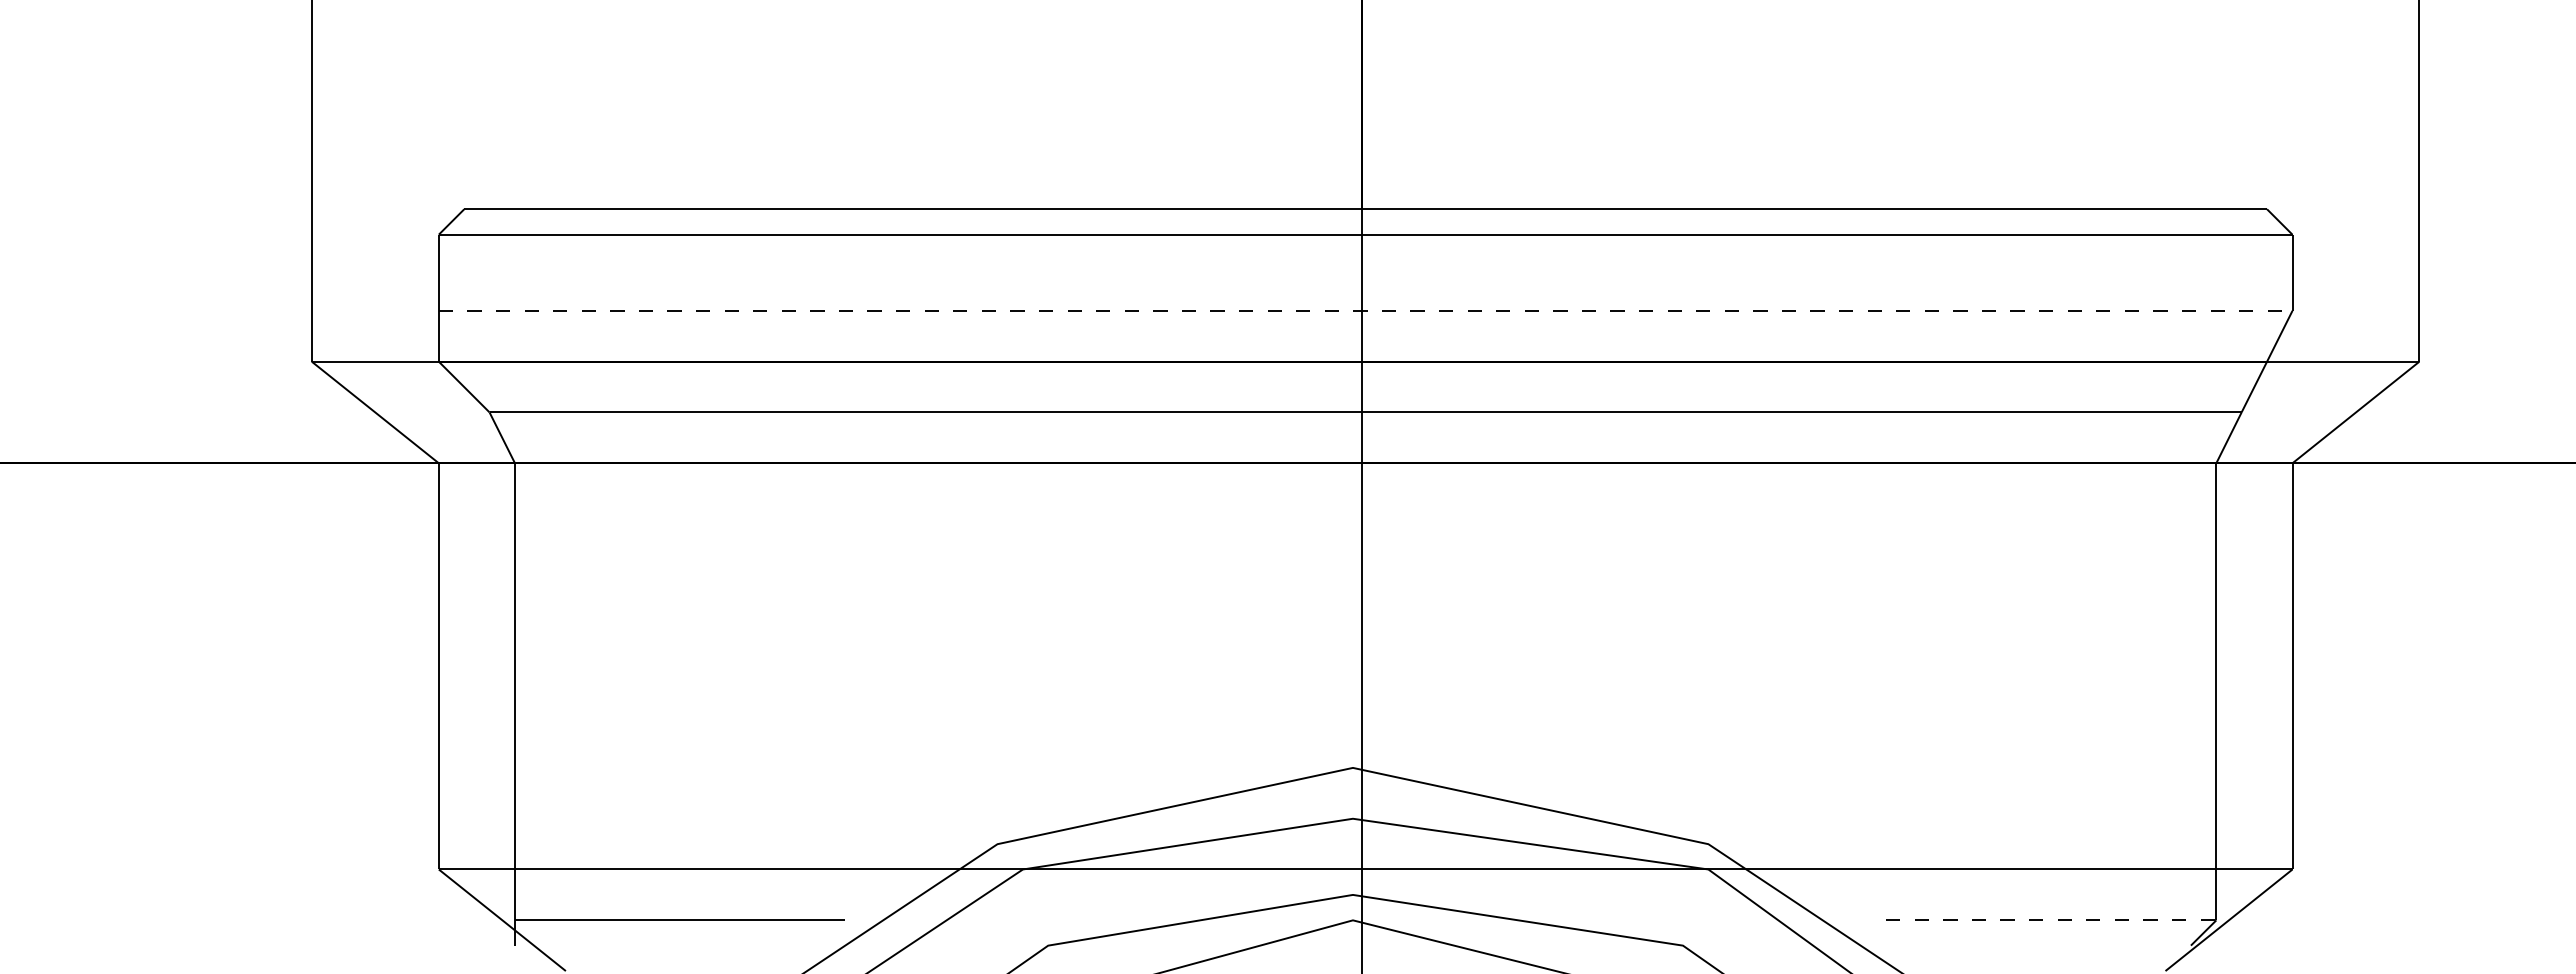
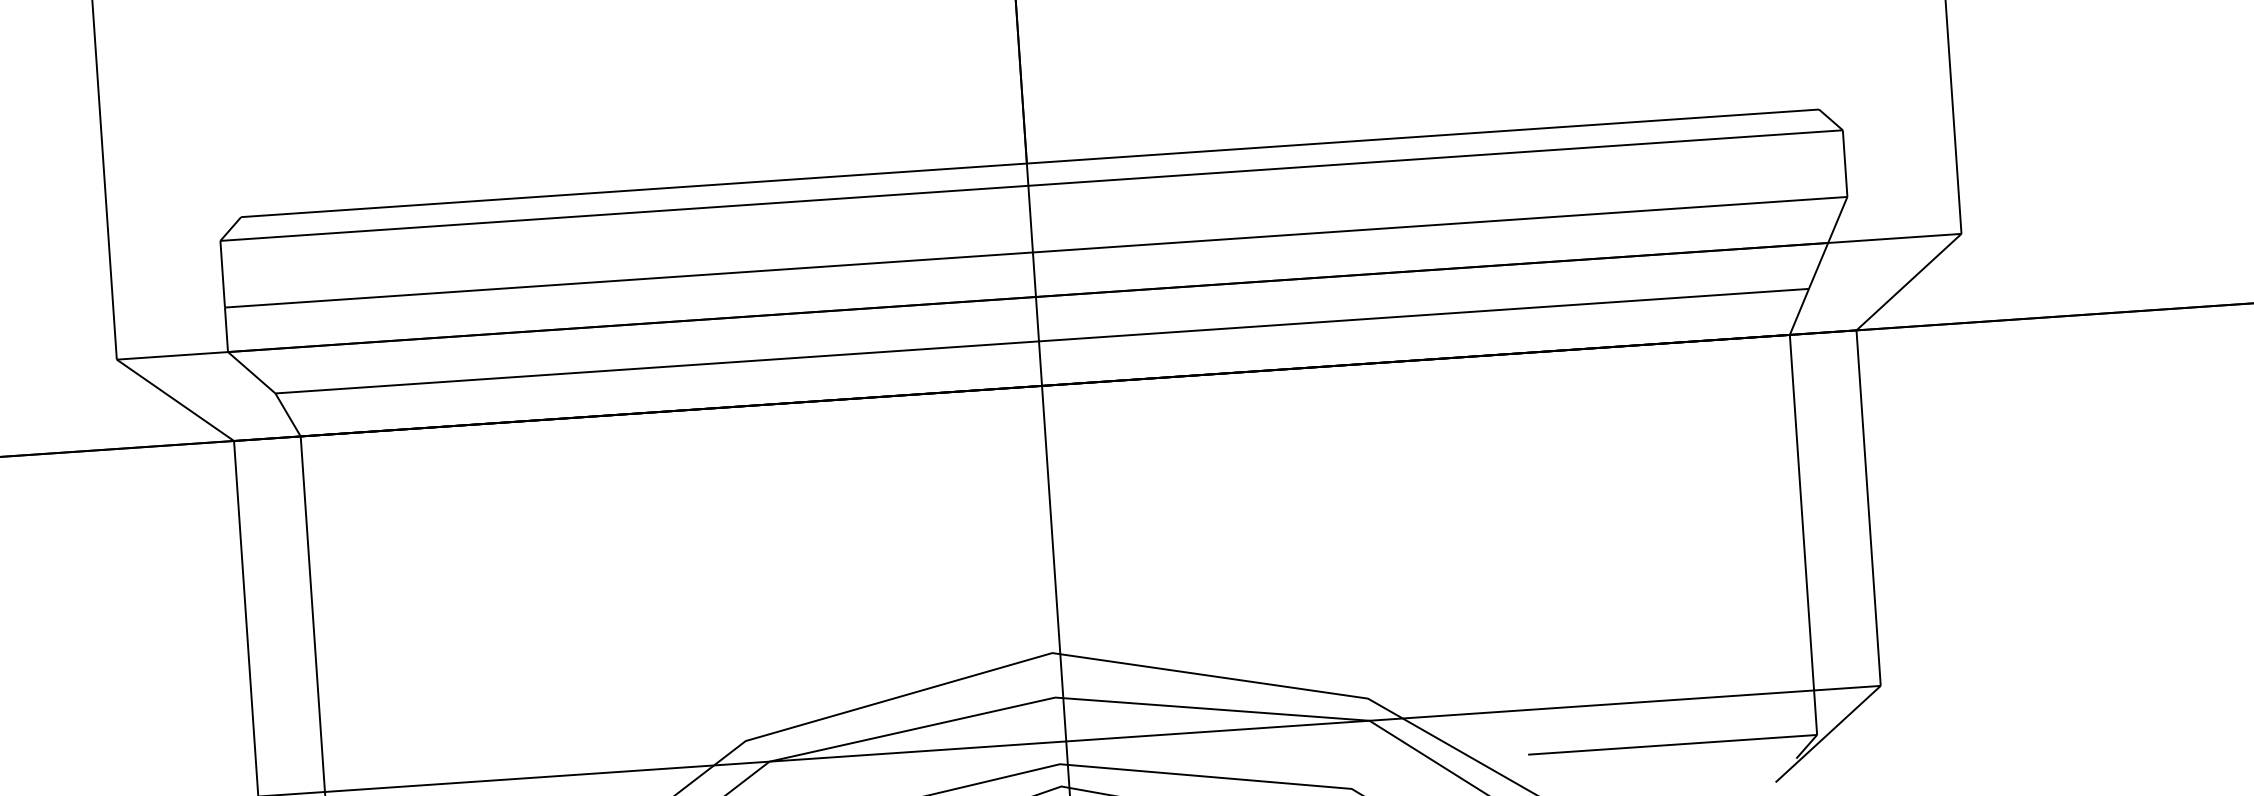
line: (1365, 310) -> (1036, 251), dashed -> solid
line: (2051, 920) -> (1672, 744), dashed -> solid

